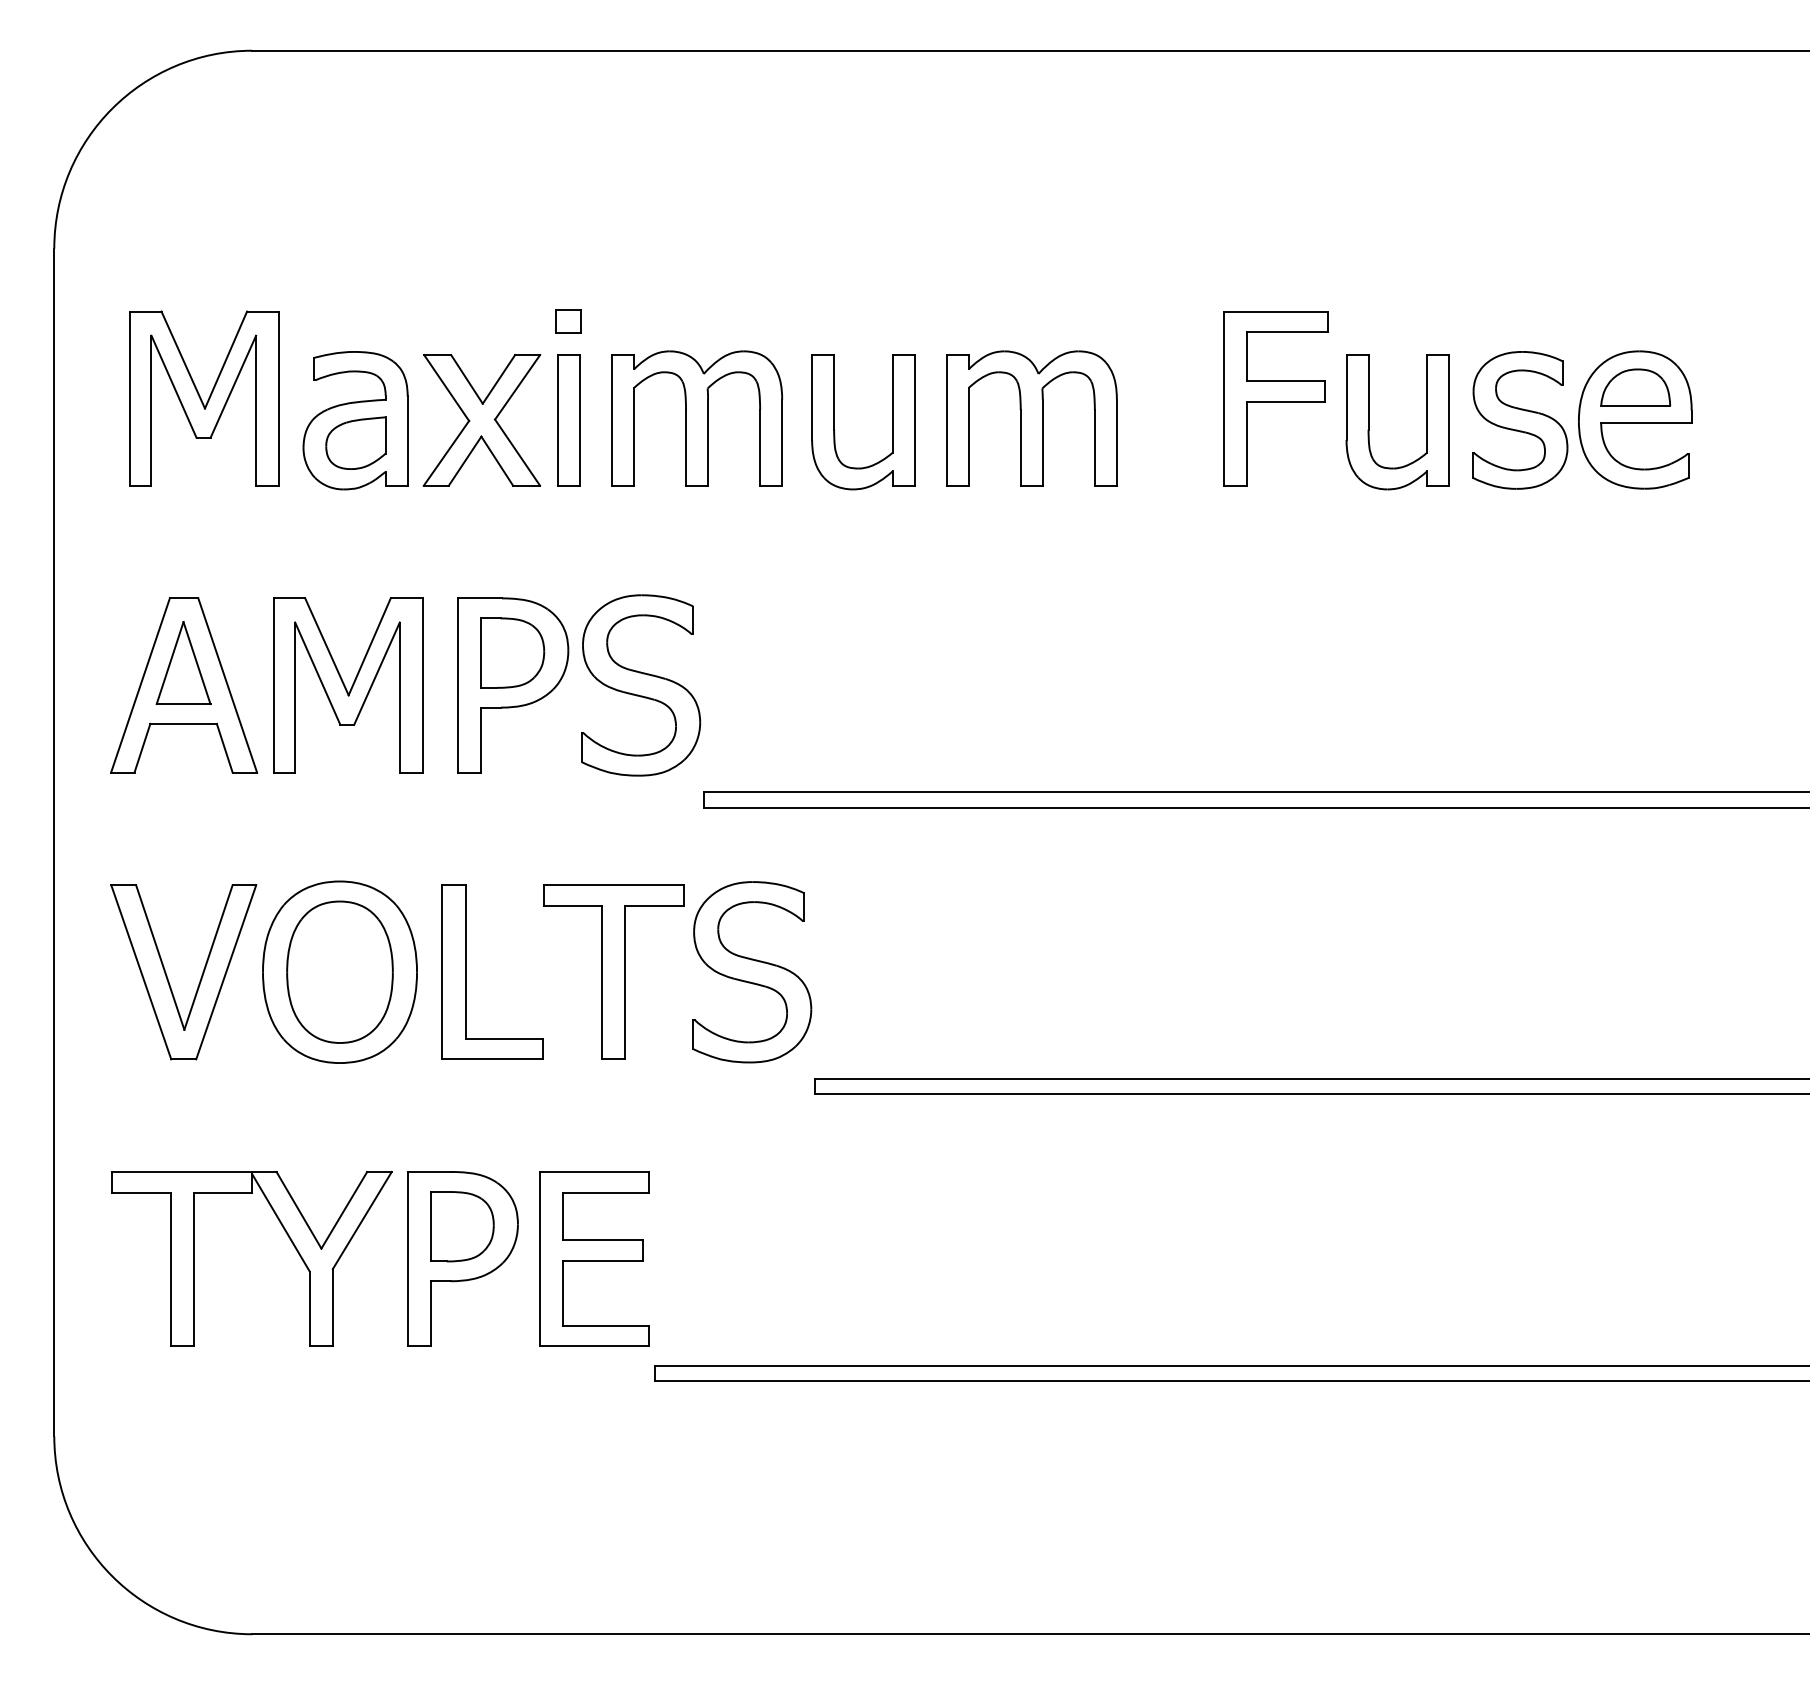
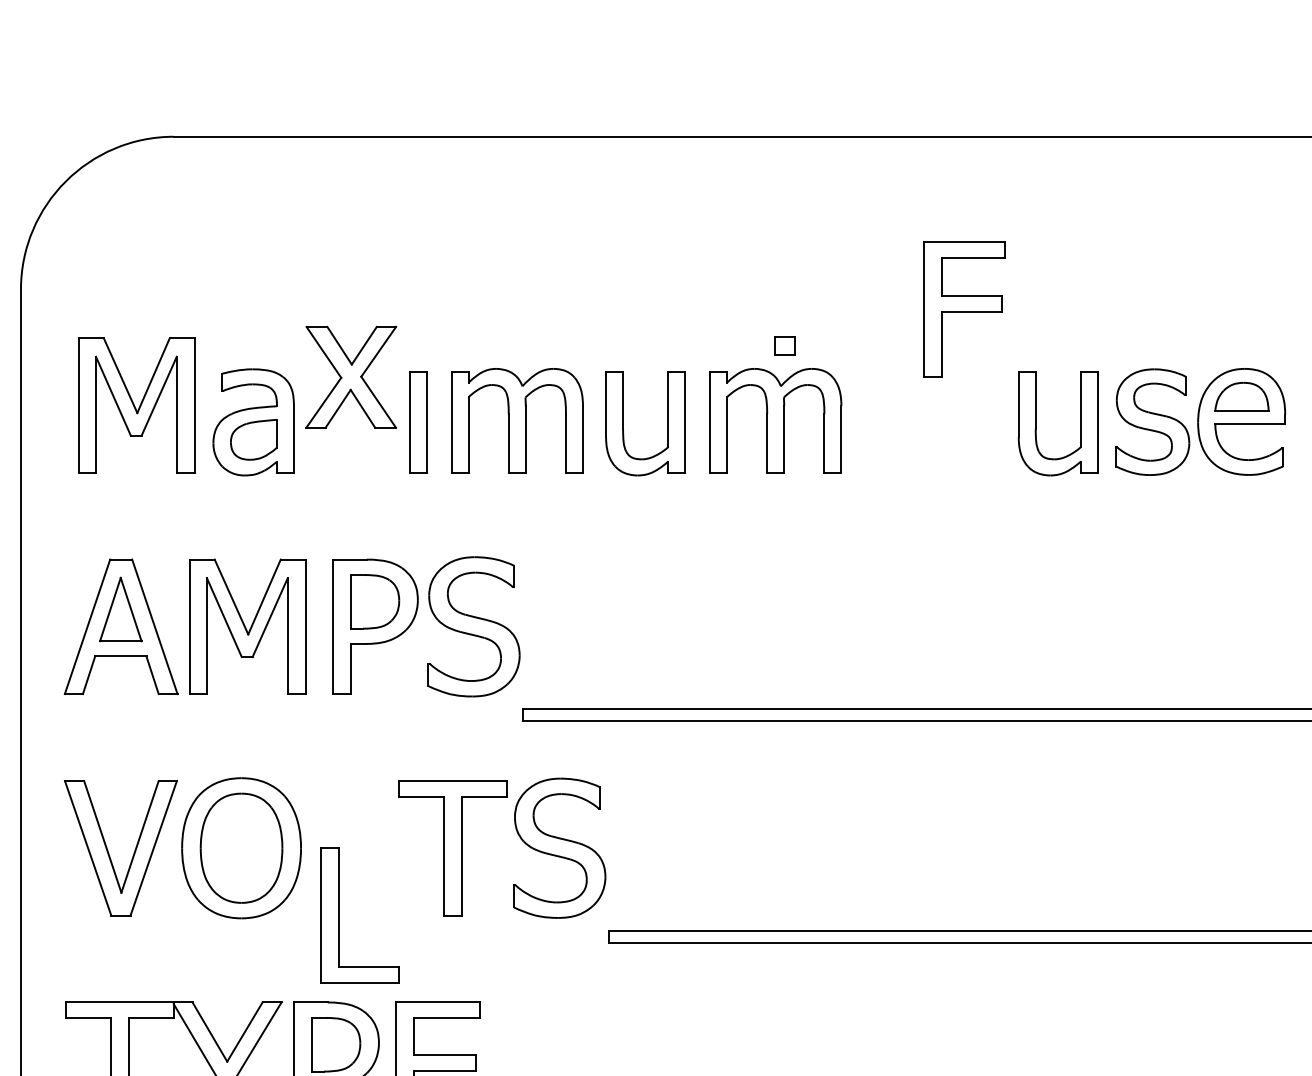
part: (568, 321) -> (784, 345), moved
part: (1275, 398) -> (963, 309), moved
part: (481, 420) -> (350, 377), moved
part: (466, 971) -> (339, 914), moved

